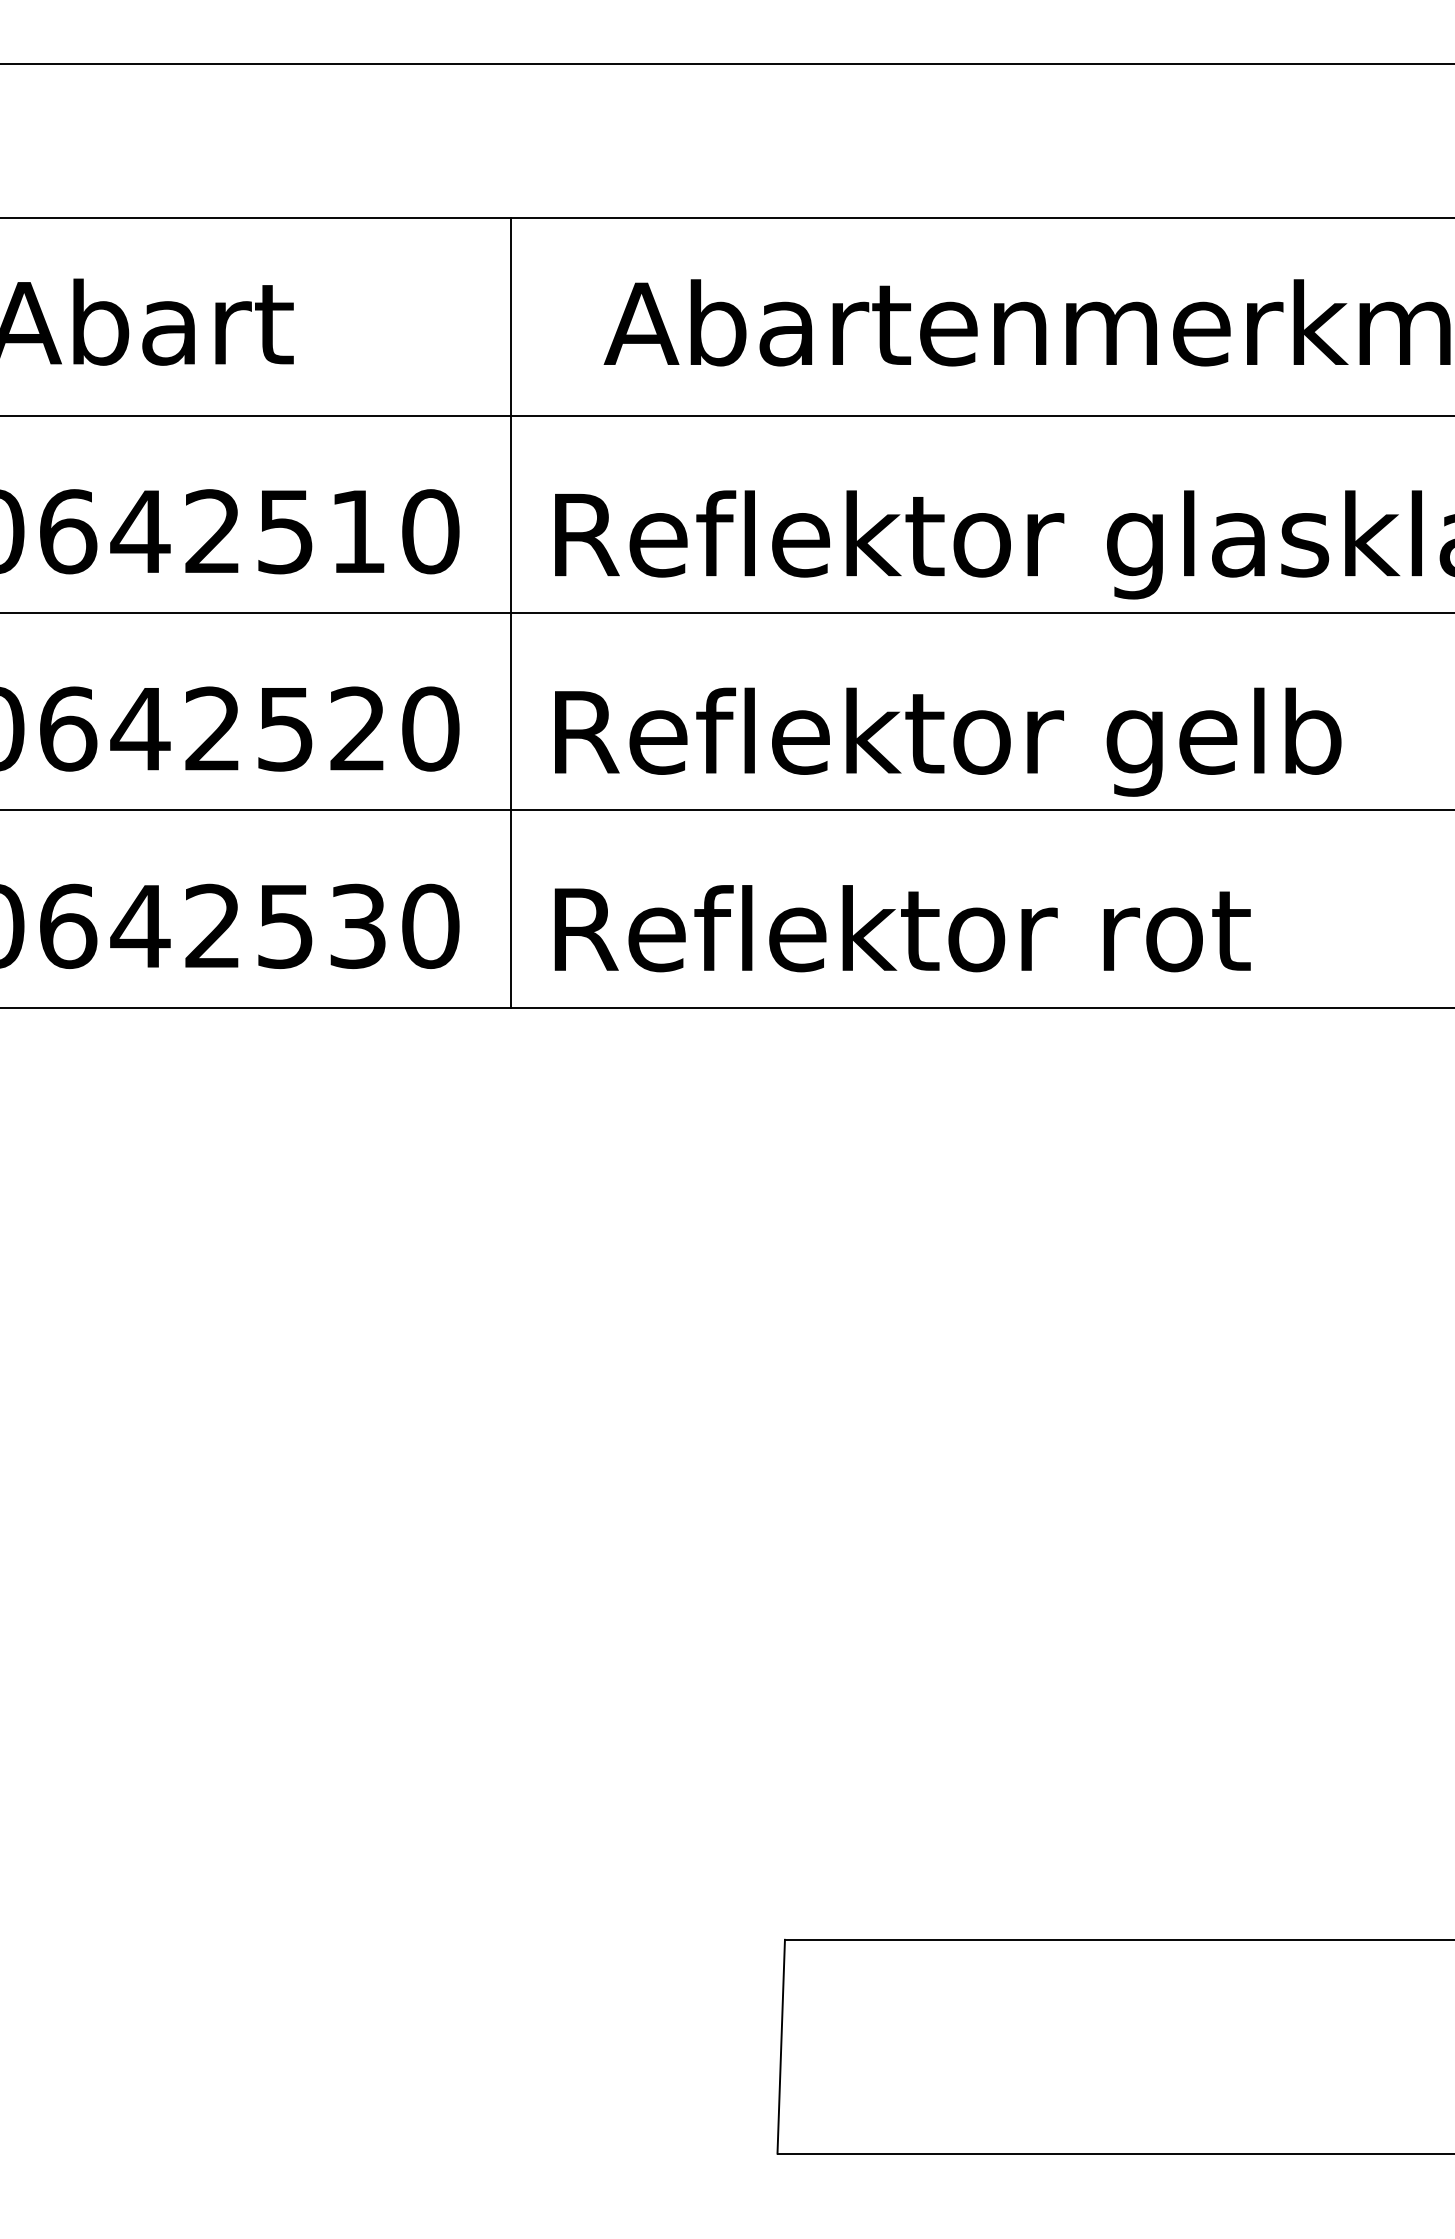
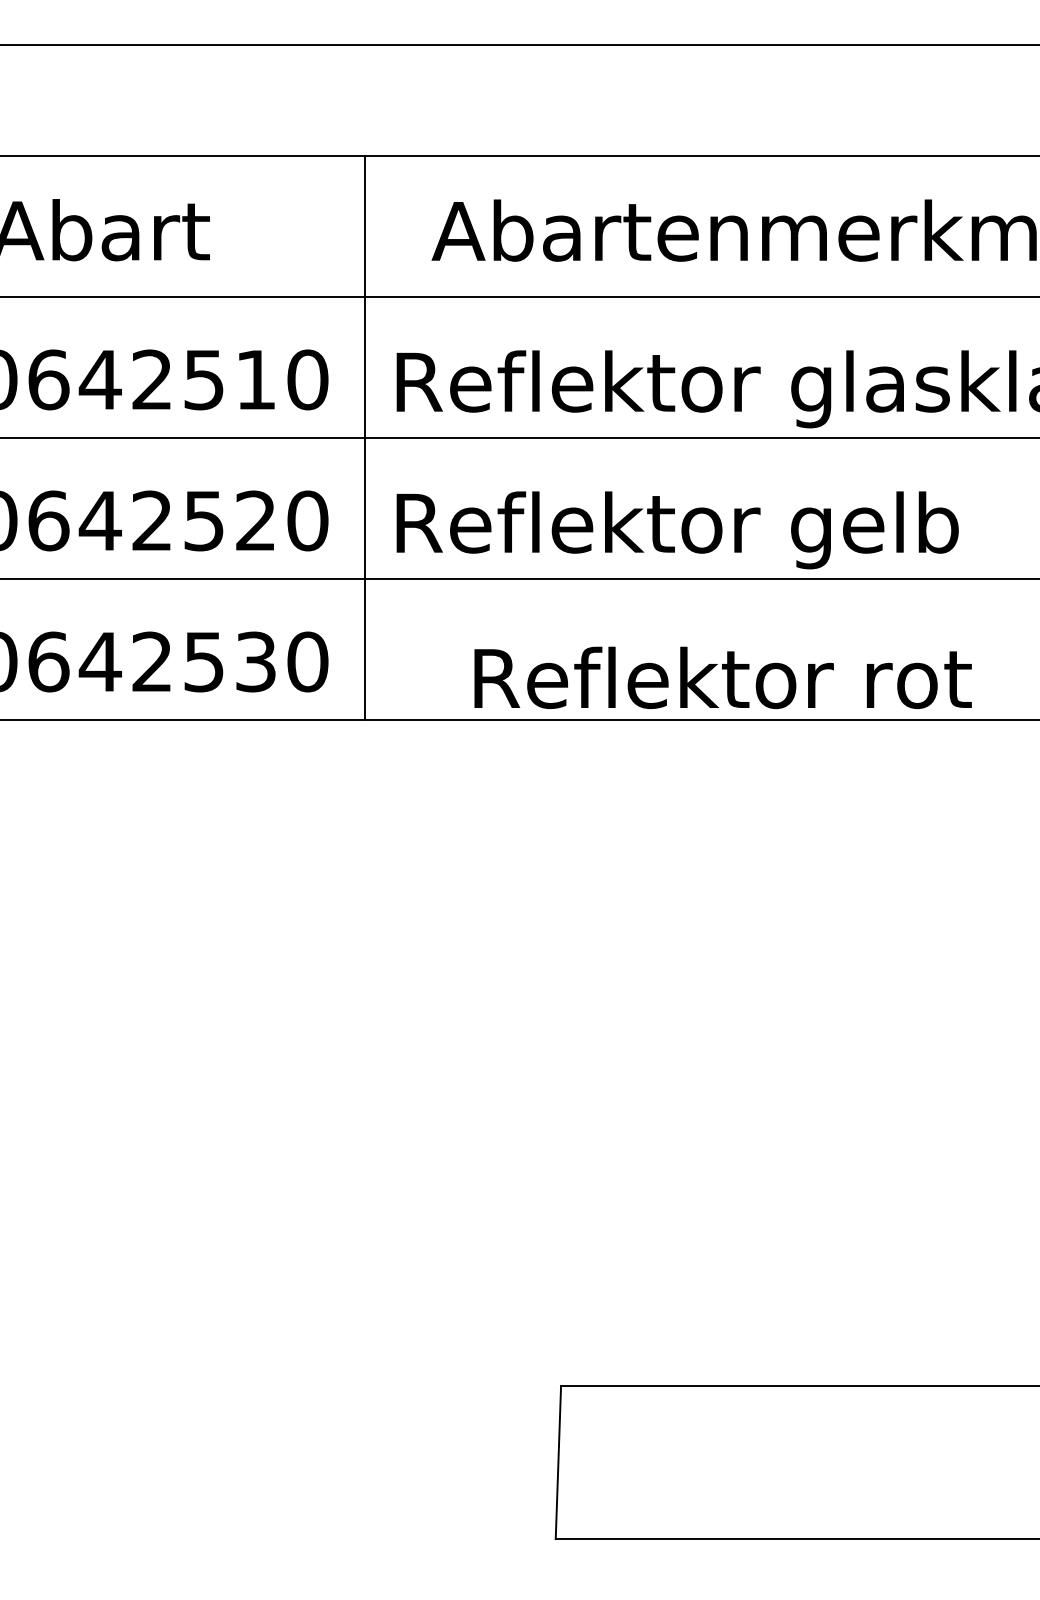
text: (902, 928) -> (722, 677), moved

